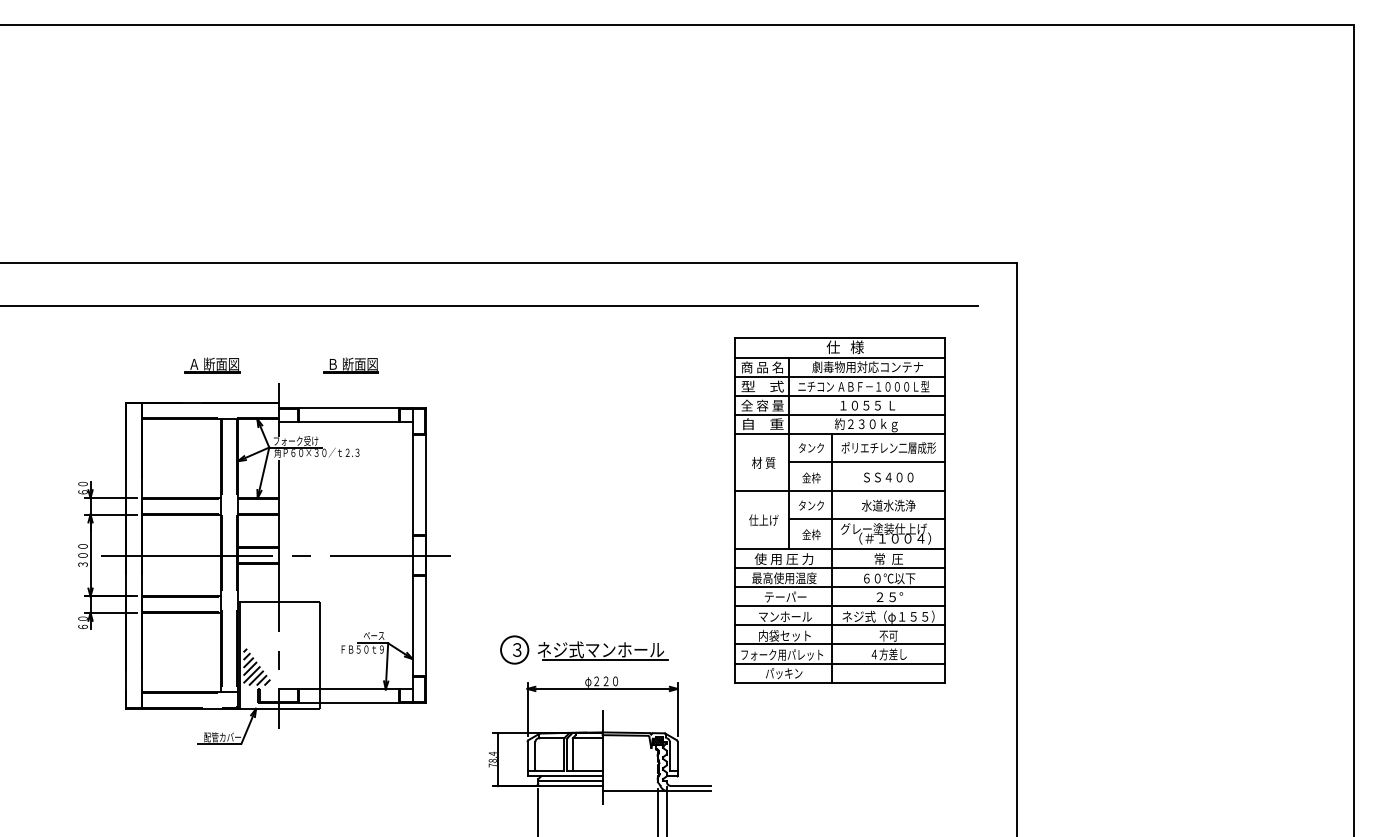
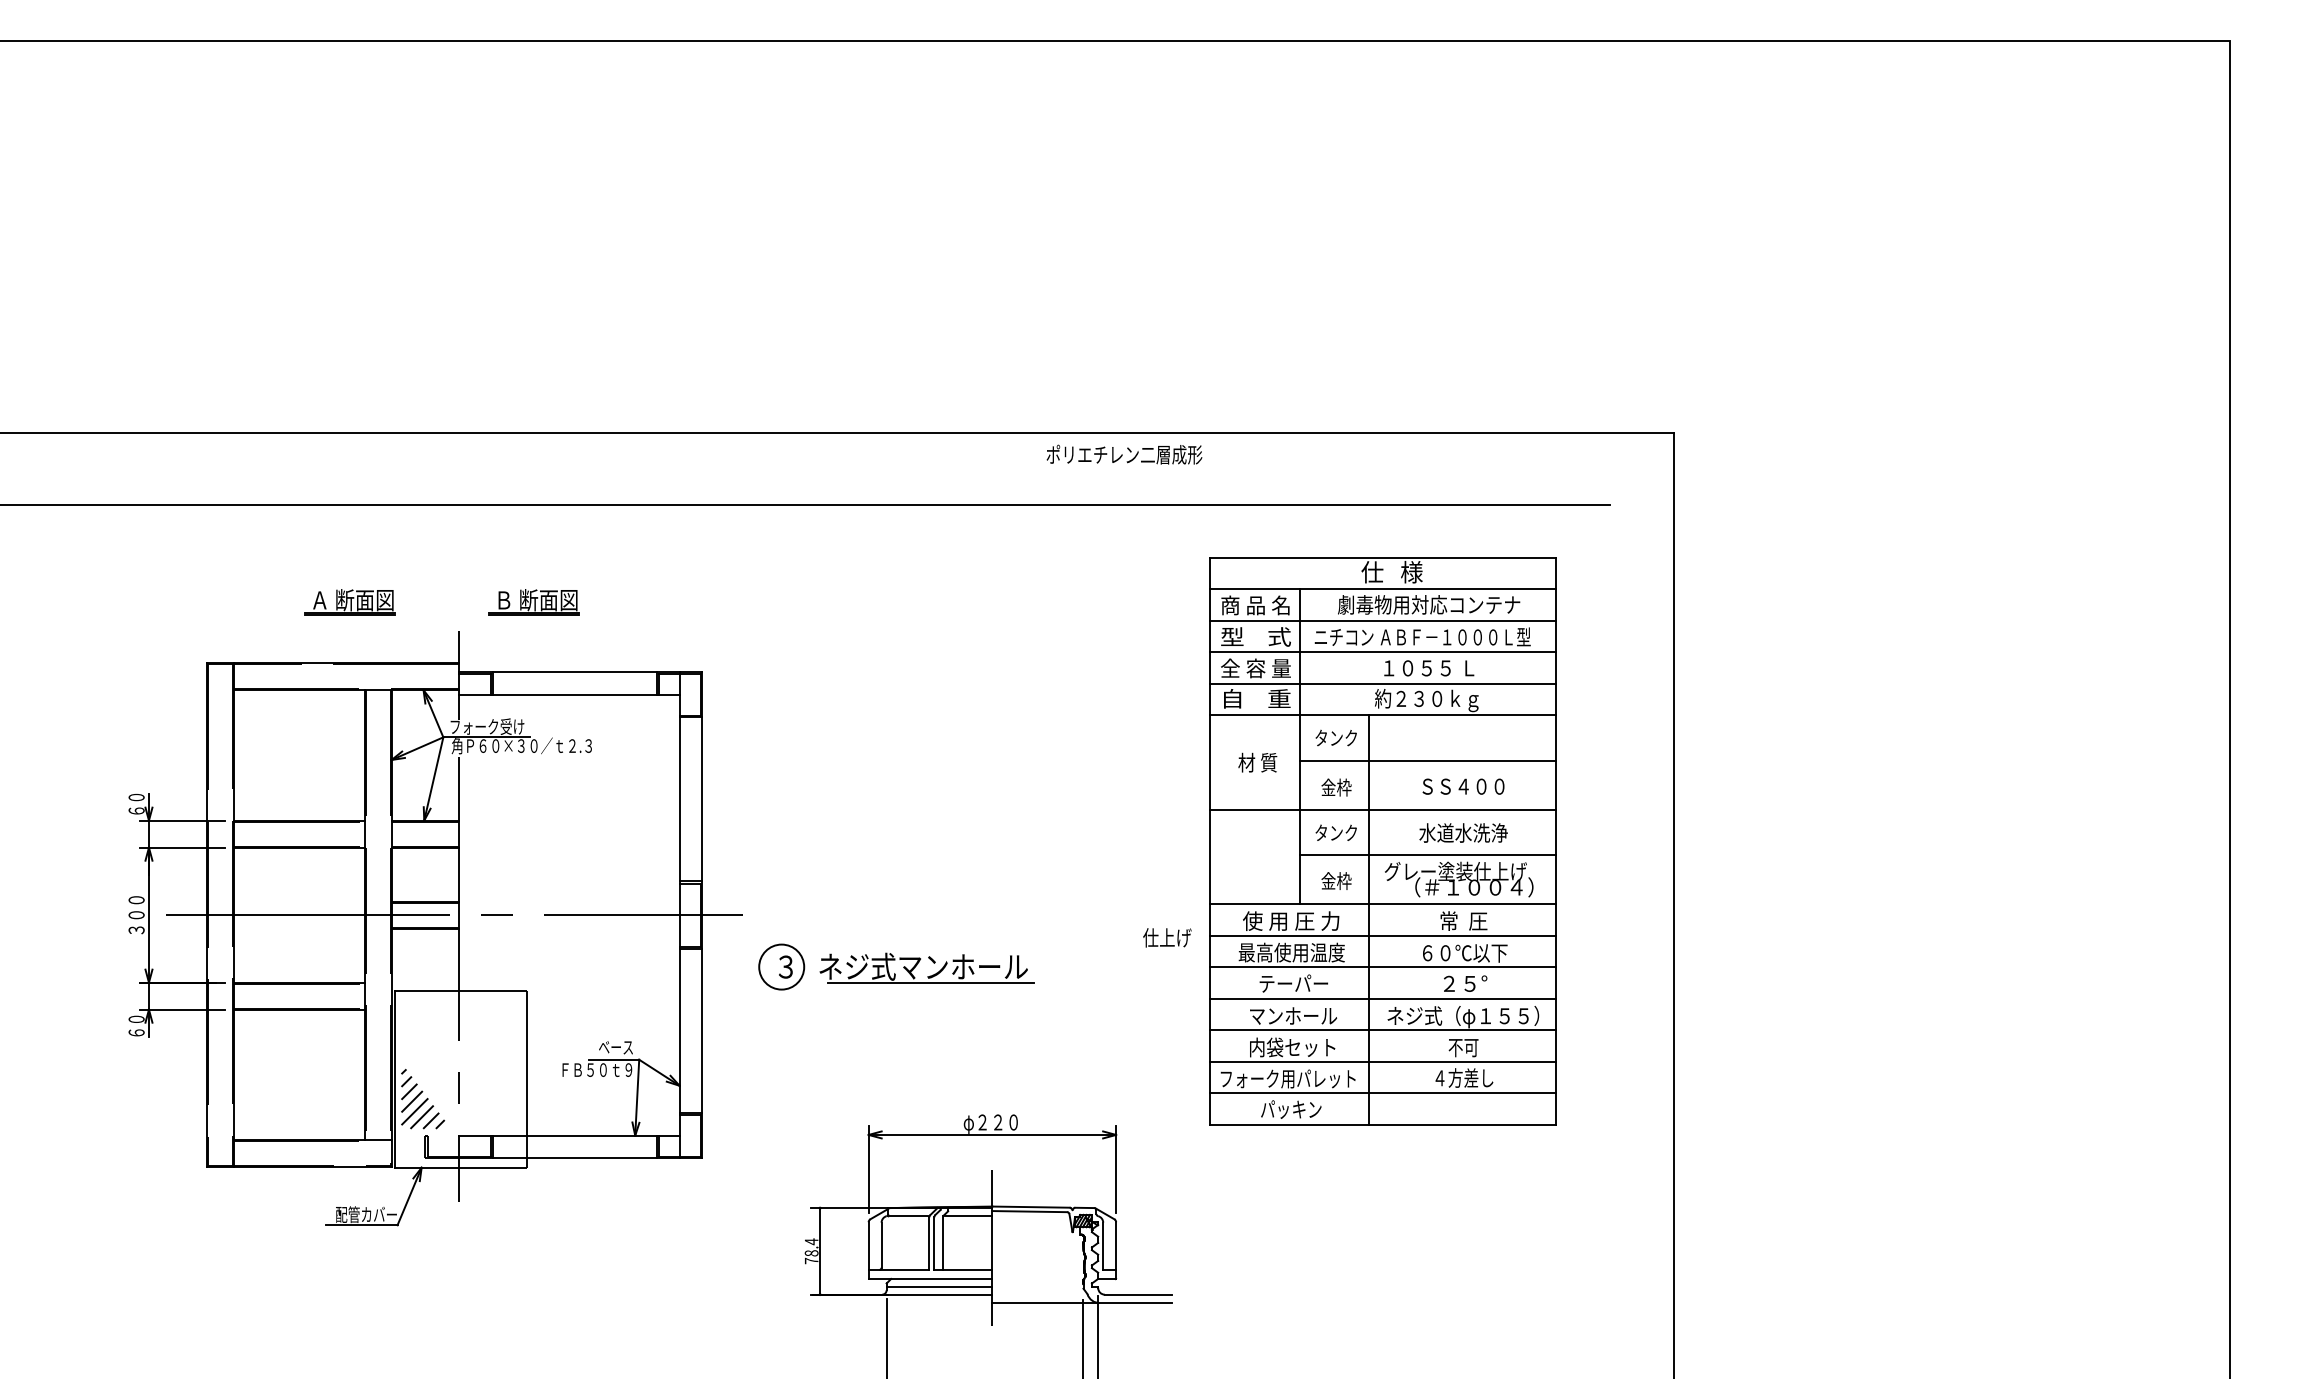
part: (350, 365) -> (532, 602), moved
text: (888, 447) -> (1123, 453), moved
text: (763, 519) -> (1166, 936), moved
part: (584, 649) -> (896, 966), moved

